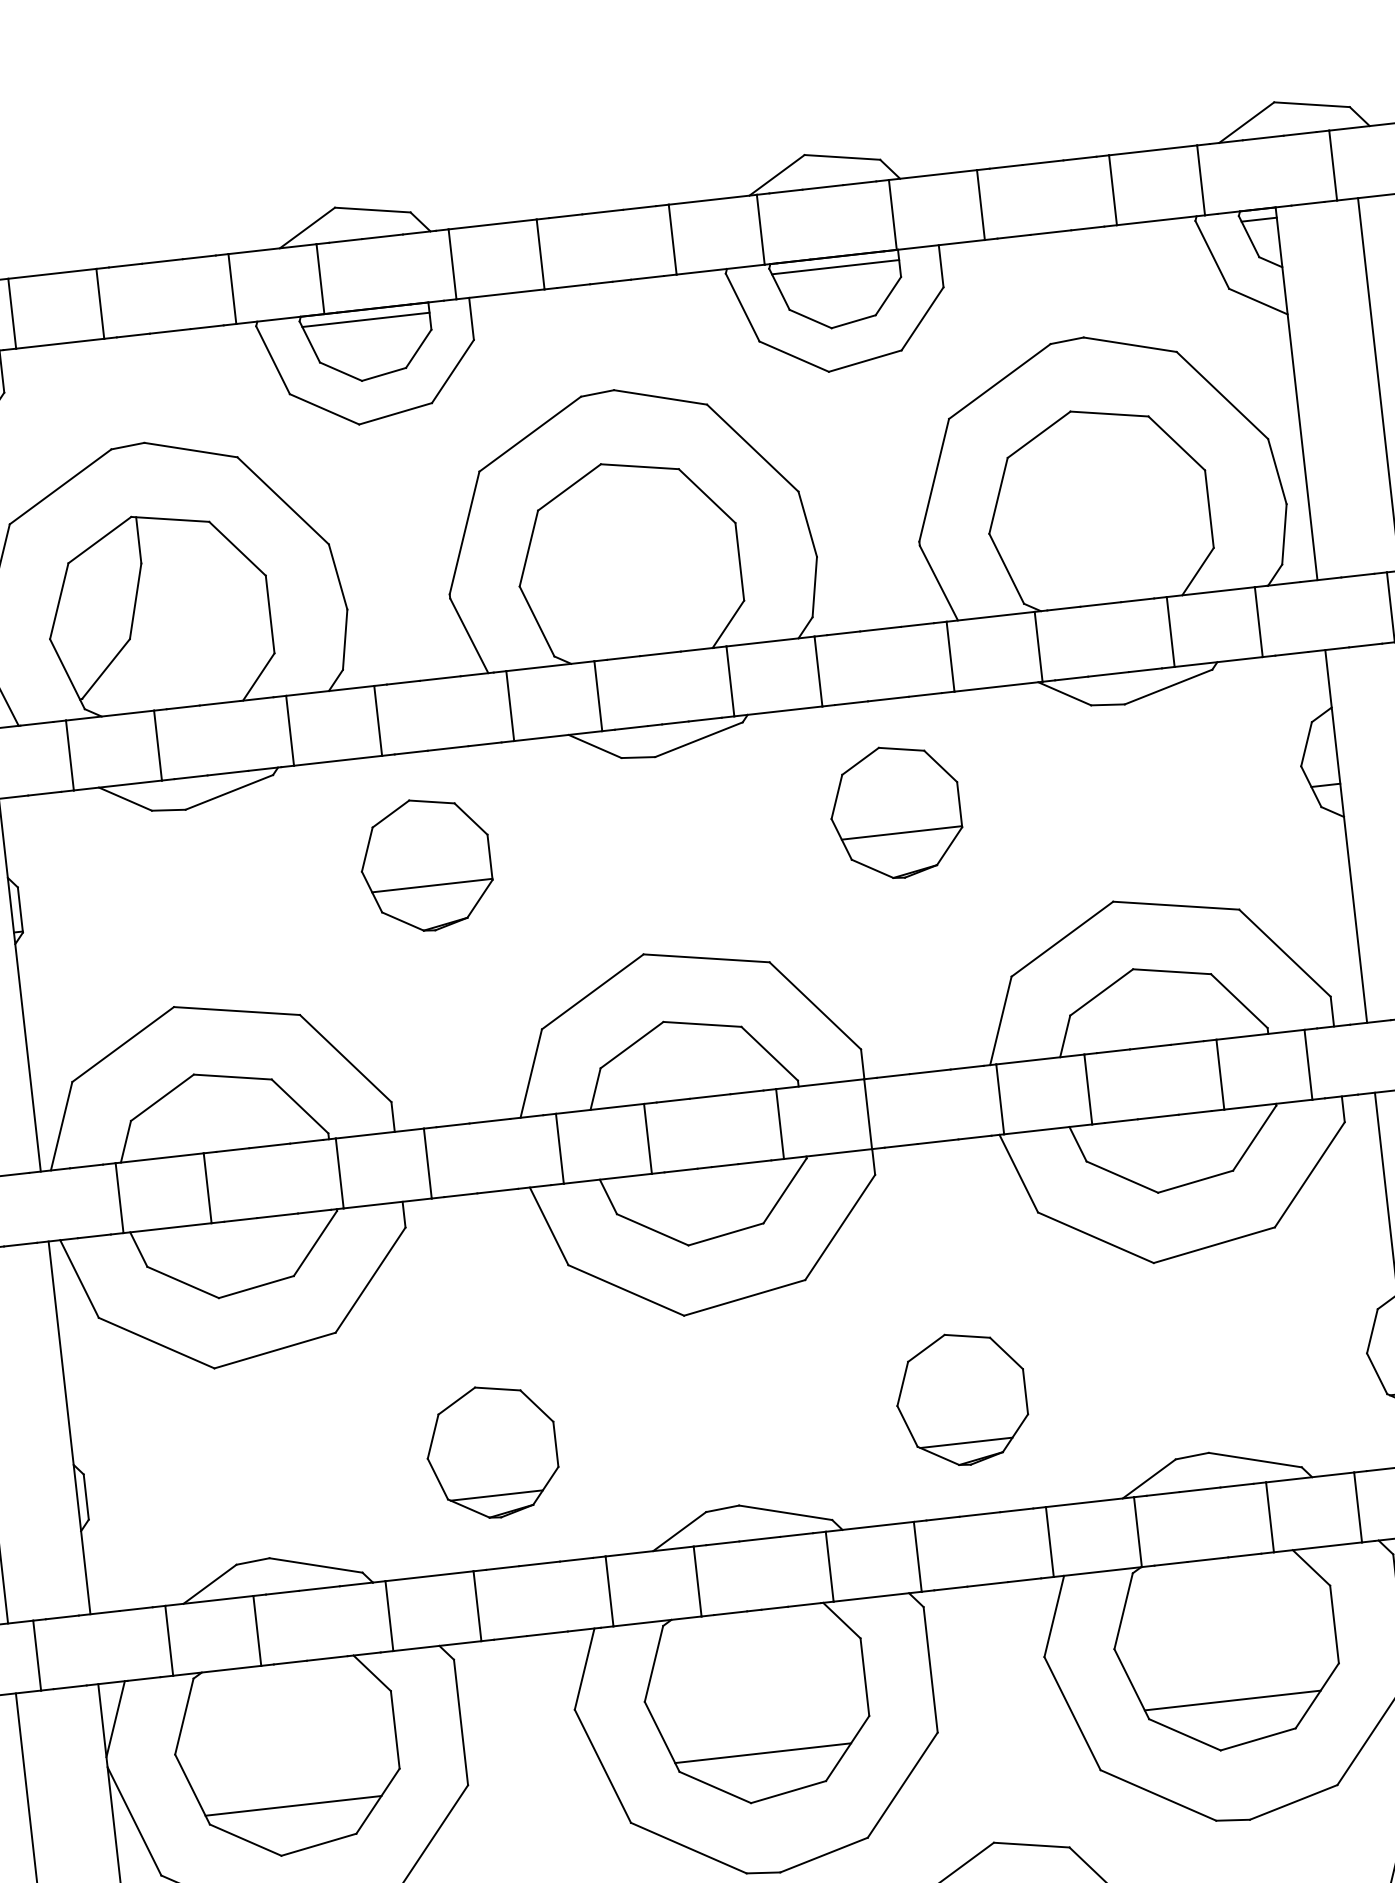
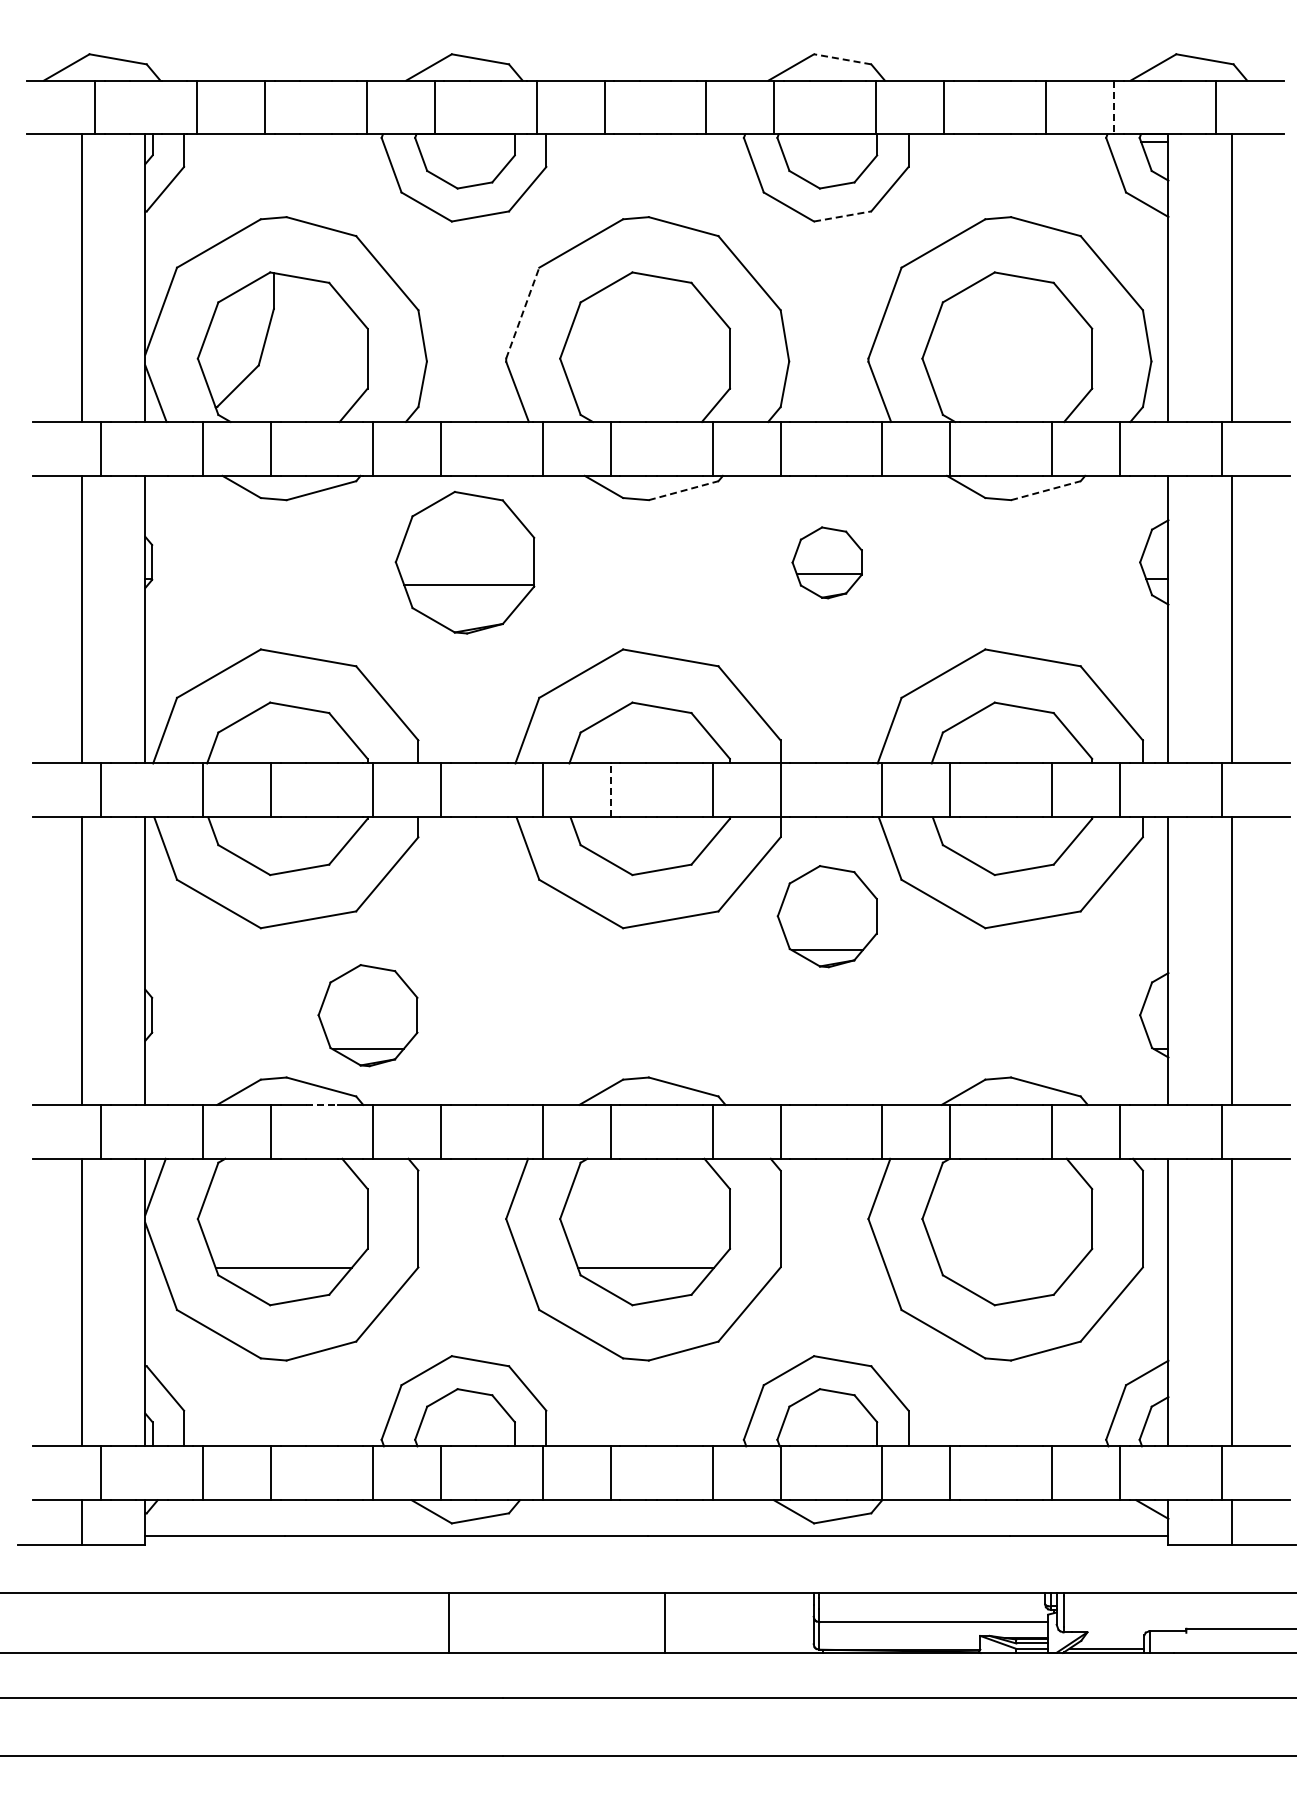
line: (842, 157) -> (842, 59), solid -> dashed
line: (1200, 180) -> (1113, 107), solid -> dashed
line: (836, 267) -> (828, 142), removed
line: (365, 320) -> (465, 142), removed
line: (866, 361) -> (843, 216), solid -> dashed
line: (464, 532) -> (522, 312), solid -> dashed
line: (1169, 686) -> (1046, 490), solid -> dashed
line: (700, 739) -> (684, 490), solid -> dashed
part: (894, 812) -> (826, 562), size x0.7
part: (425, 864) -> (464, 562), size x1.4
line: (647, 1139) -> (610, 790), solid -> dashed
part: (960, 1399) -> (826, 916), moved
part: (491, 1451) -> (367, 1015), moved
line: (318, 1588) -> (321, 1104), solid -> dashed
line: (1233, 1700) -> (1008, 1268), removed

